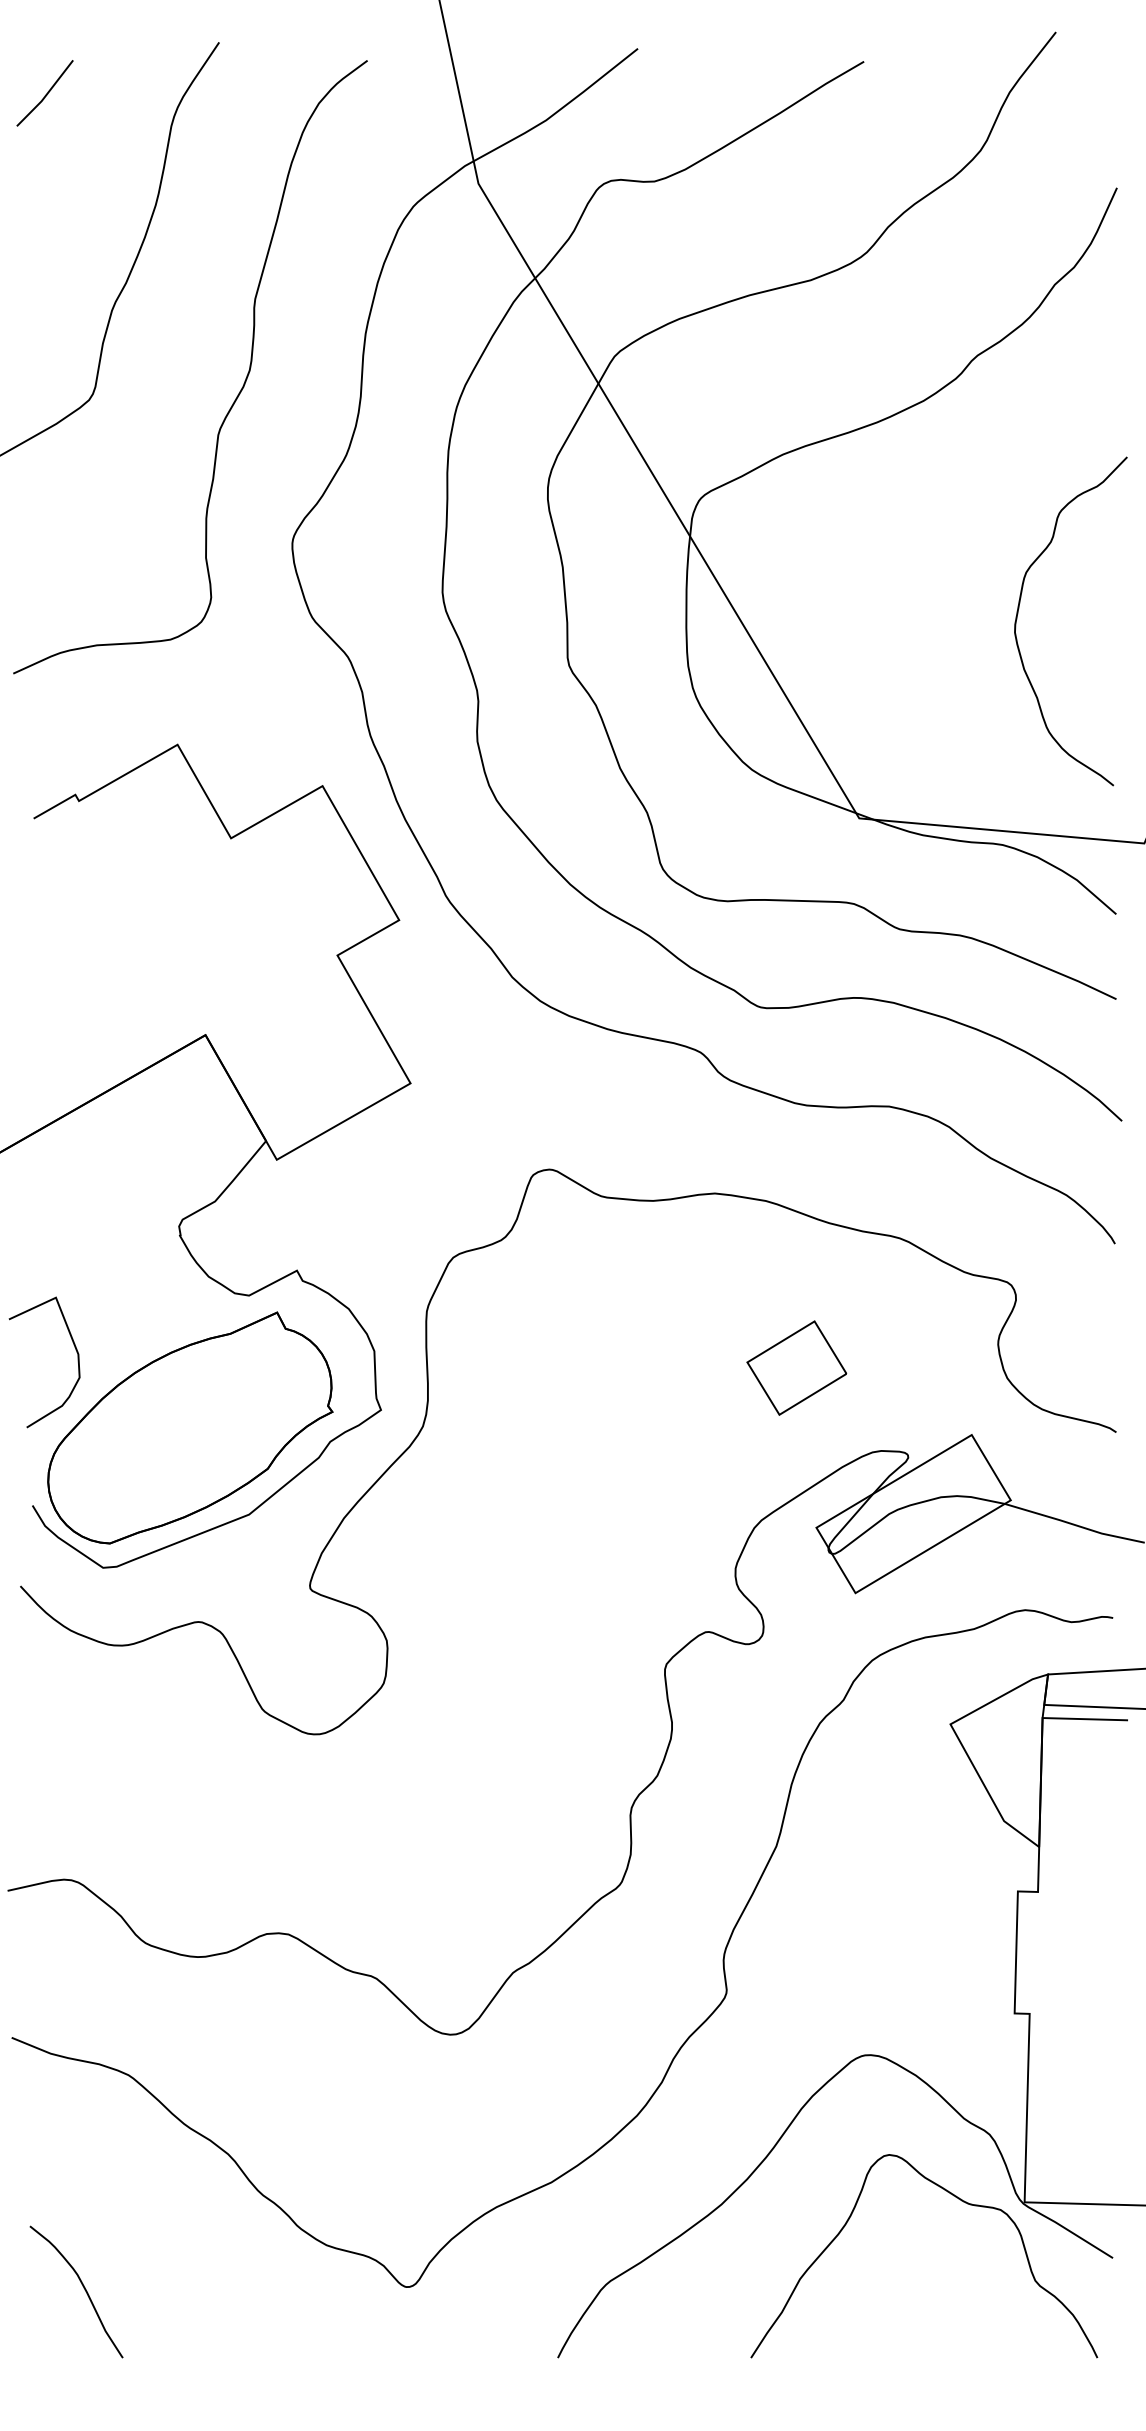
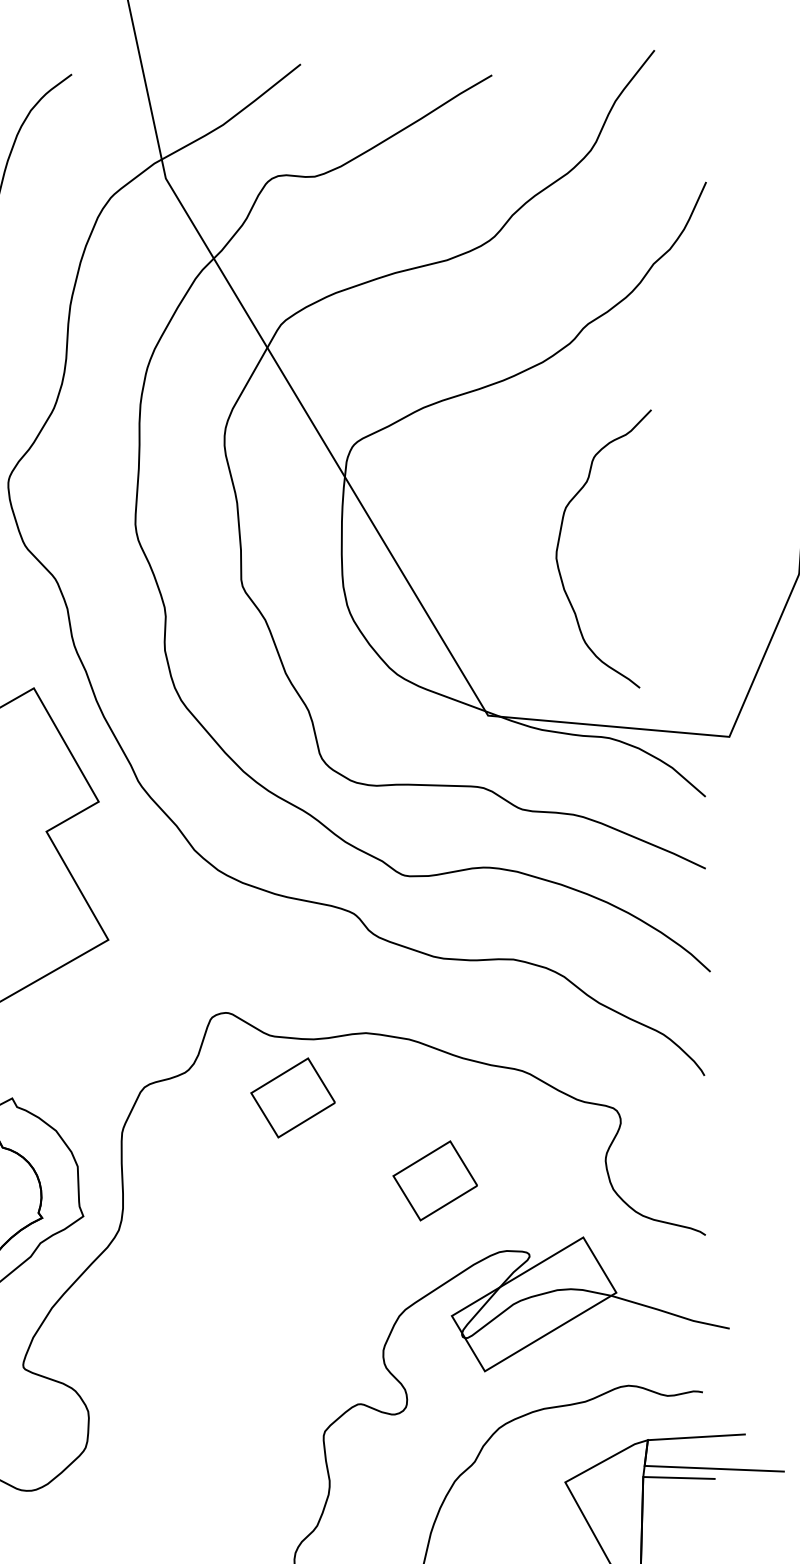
curve: (1018, 614) -> (559, 543), moved
part: (628, 1269) -> (292, 1097), added

